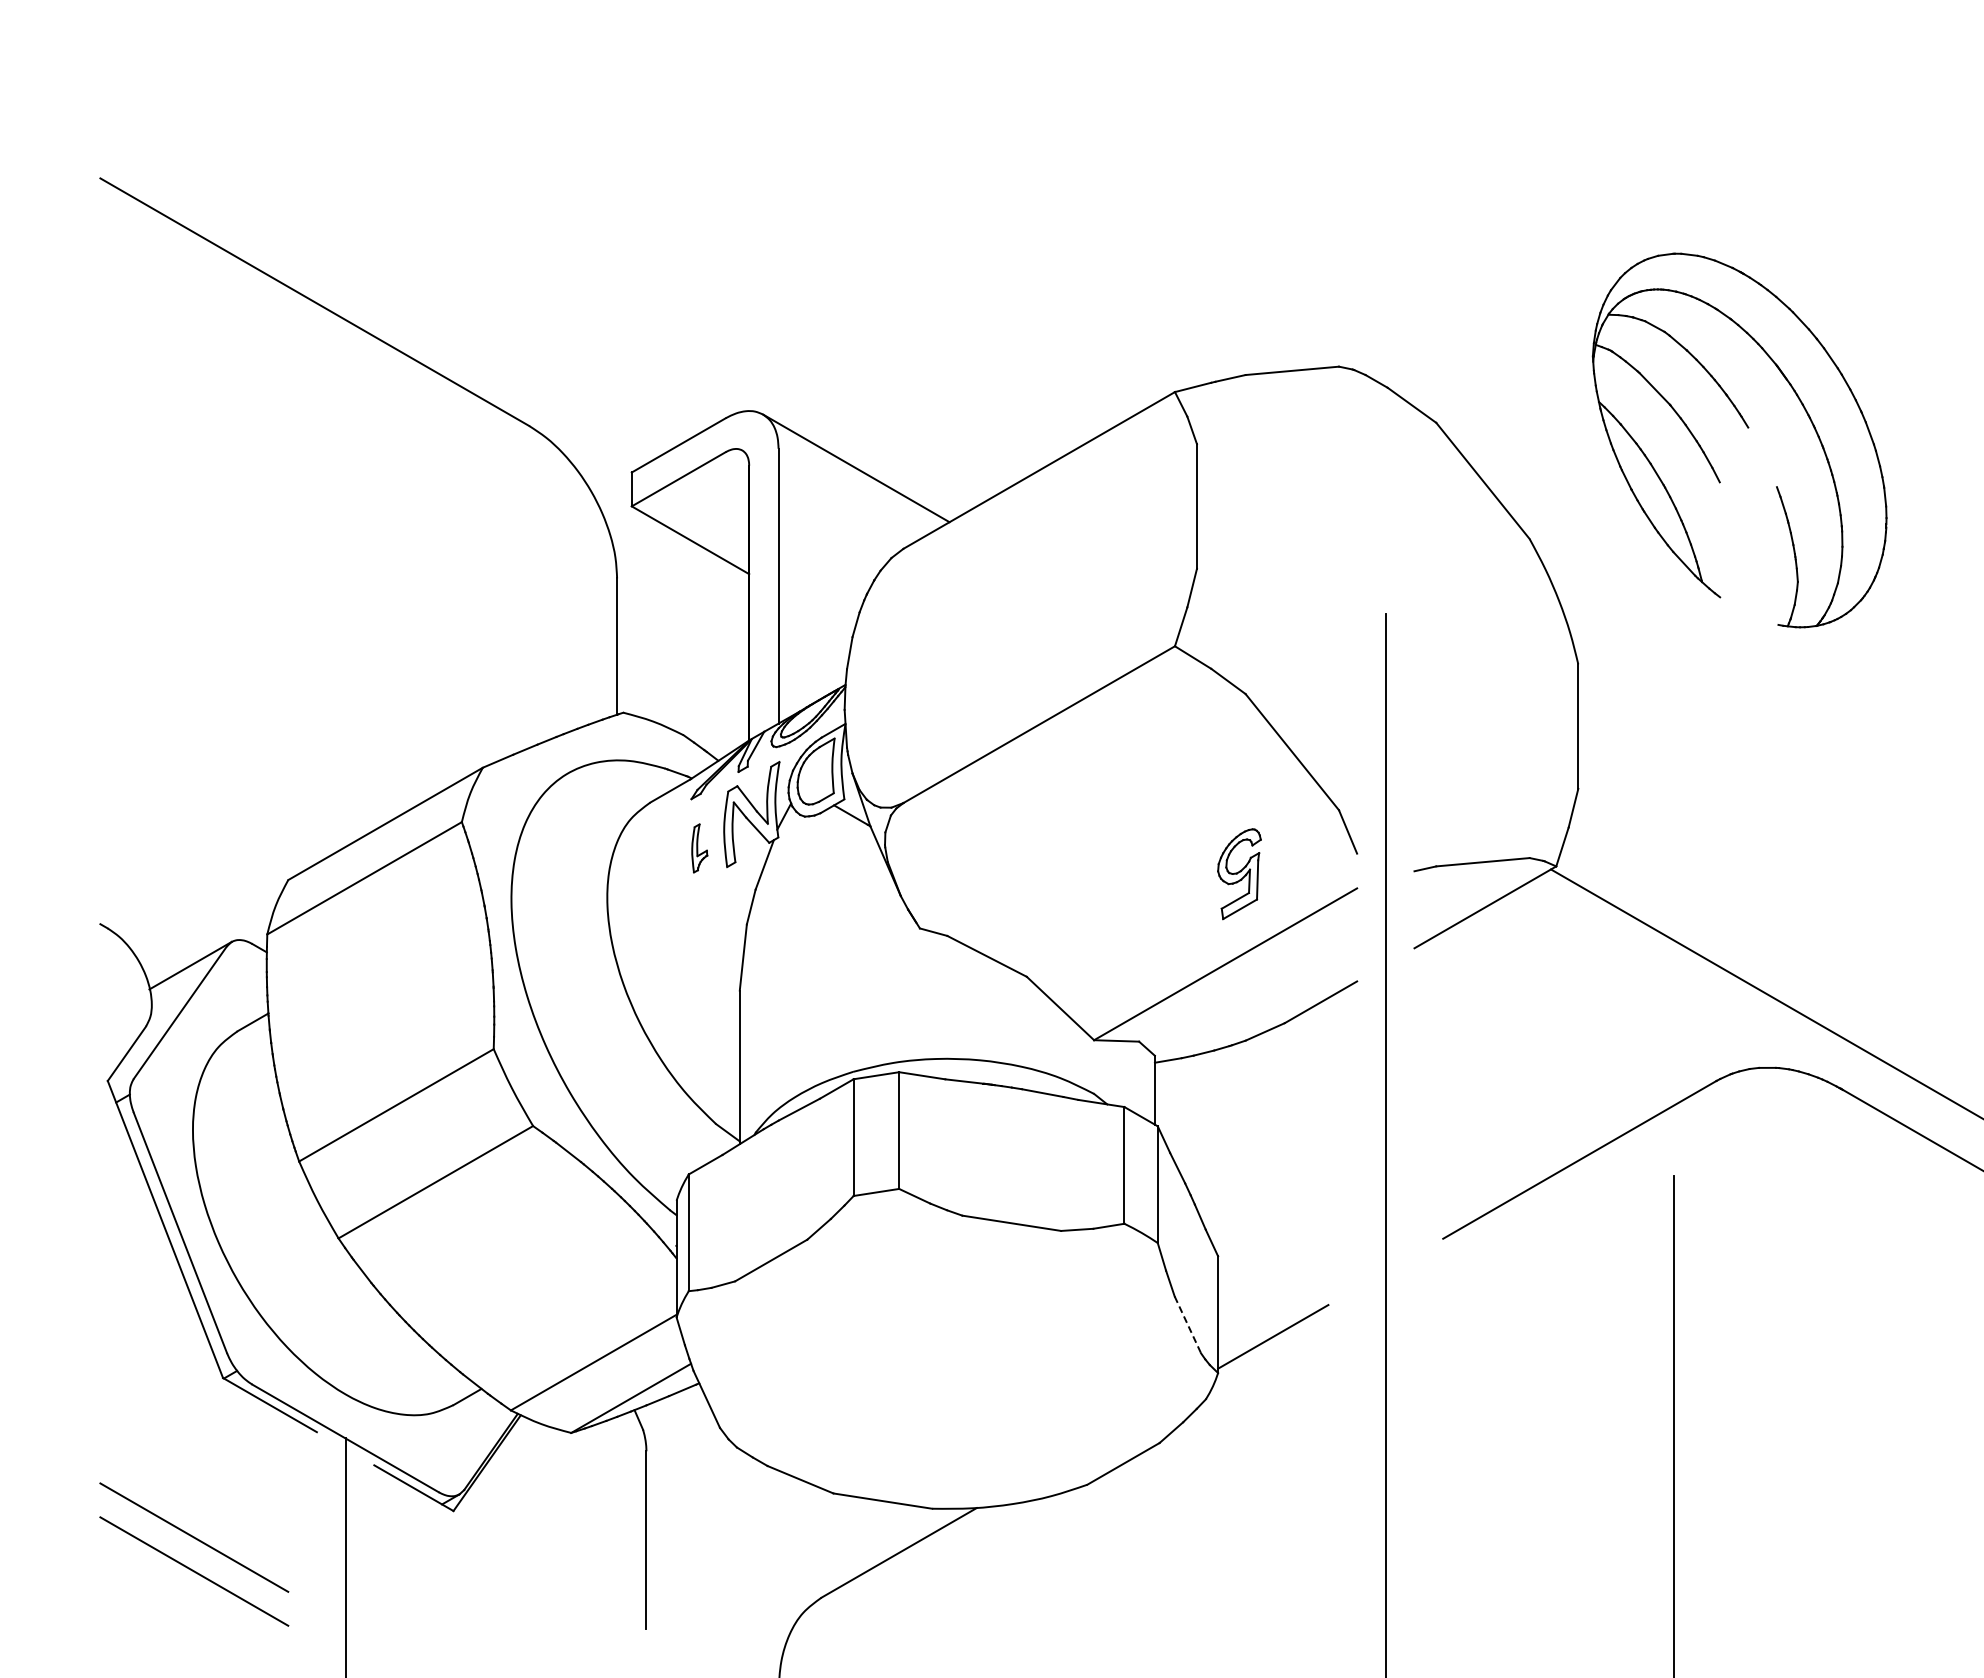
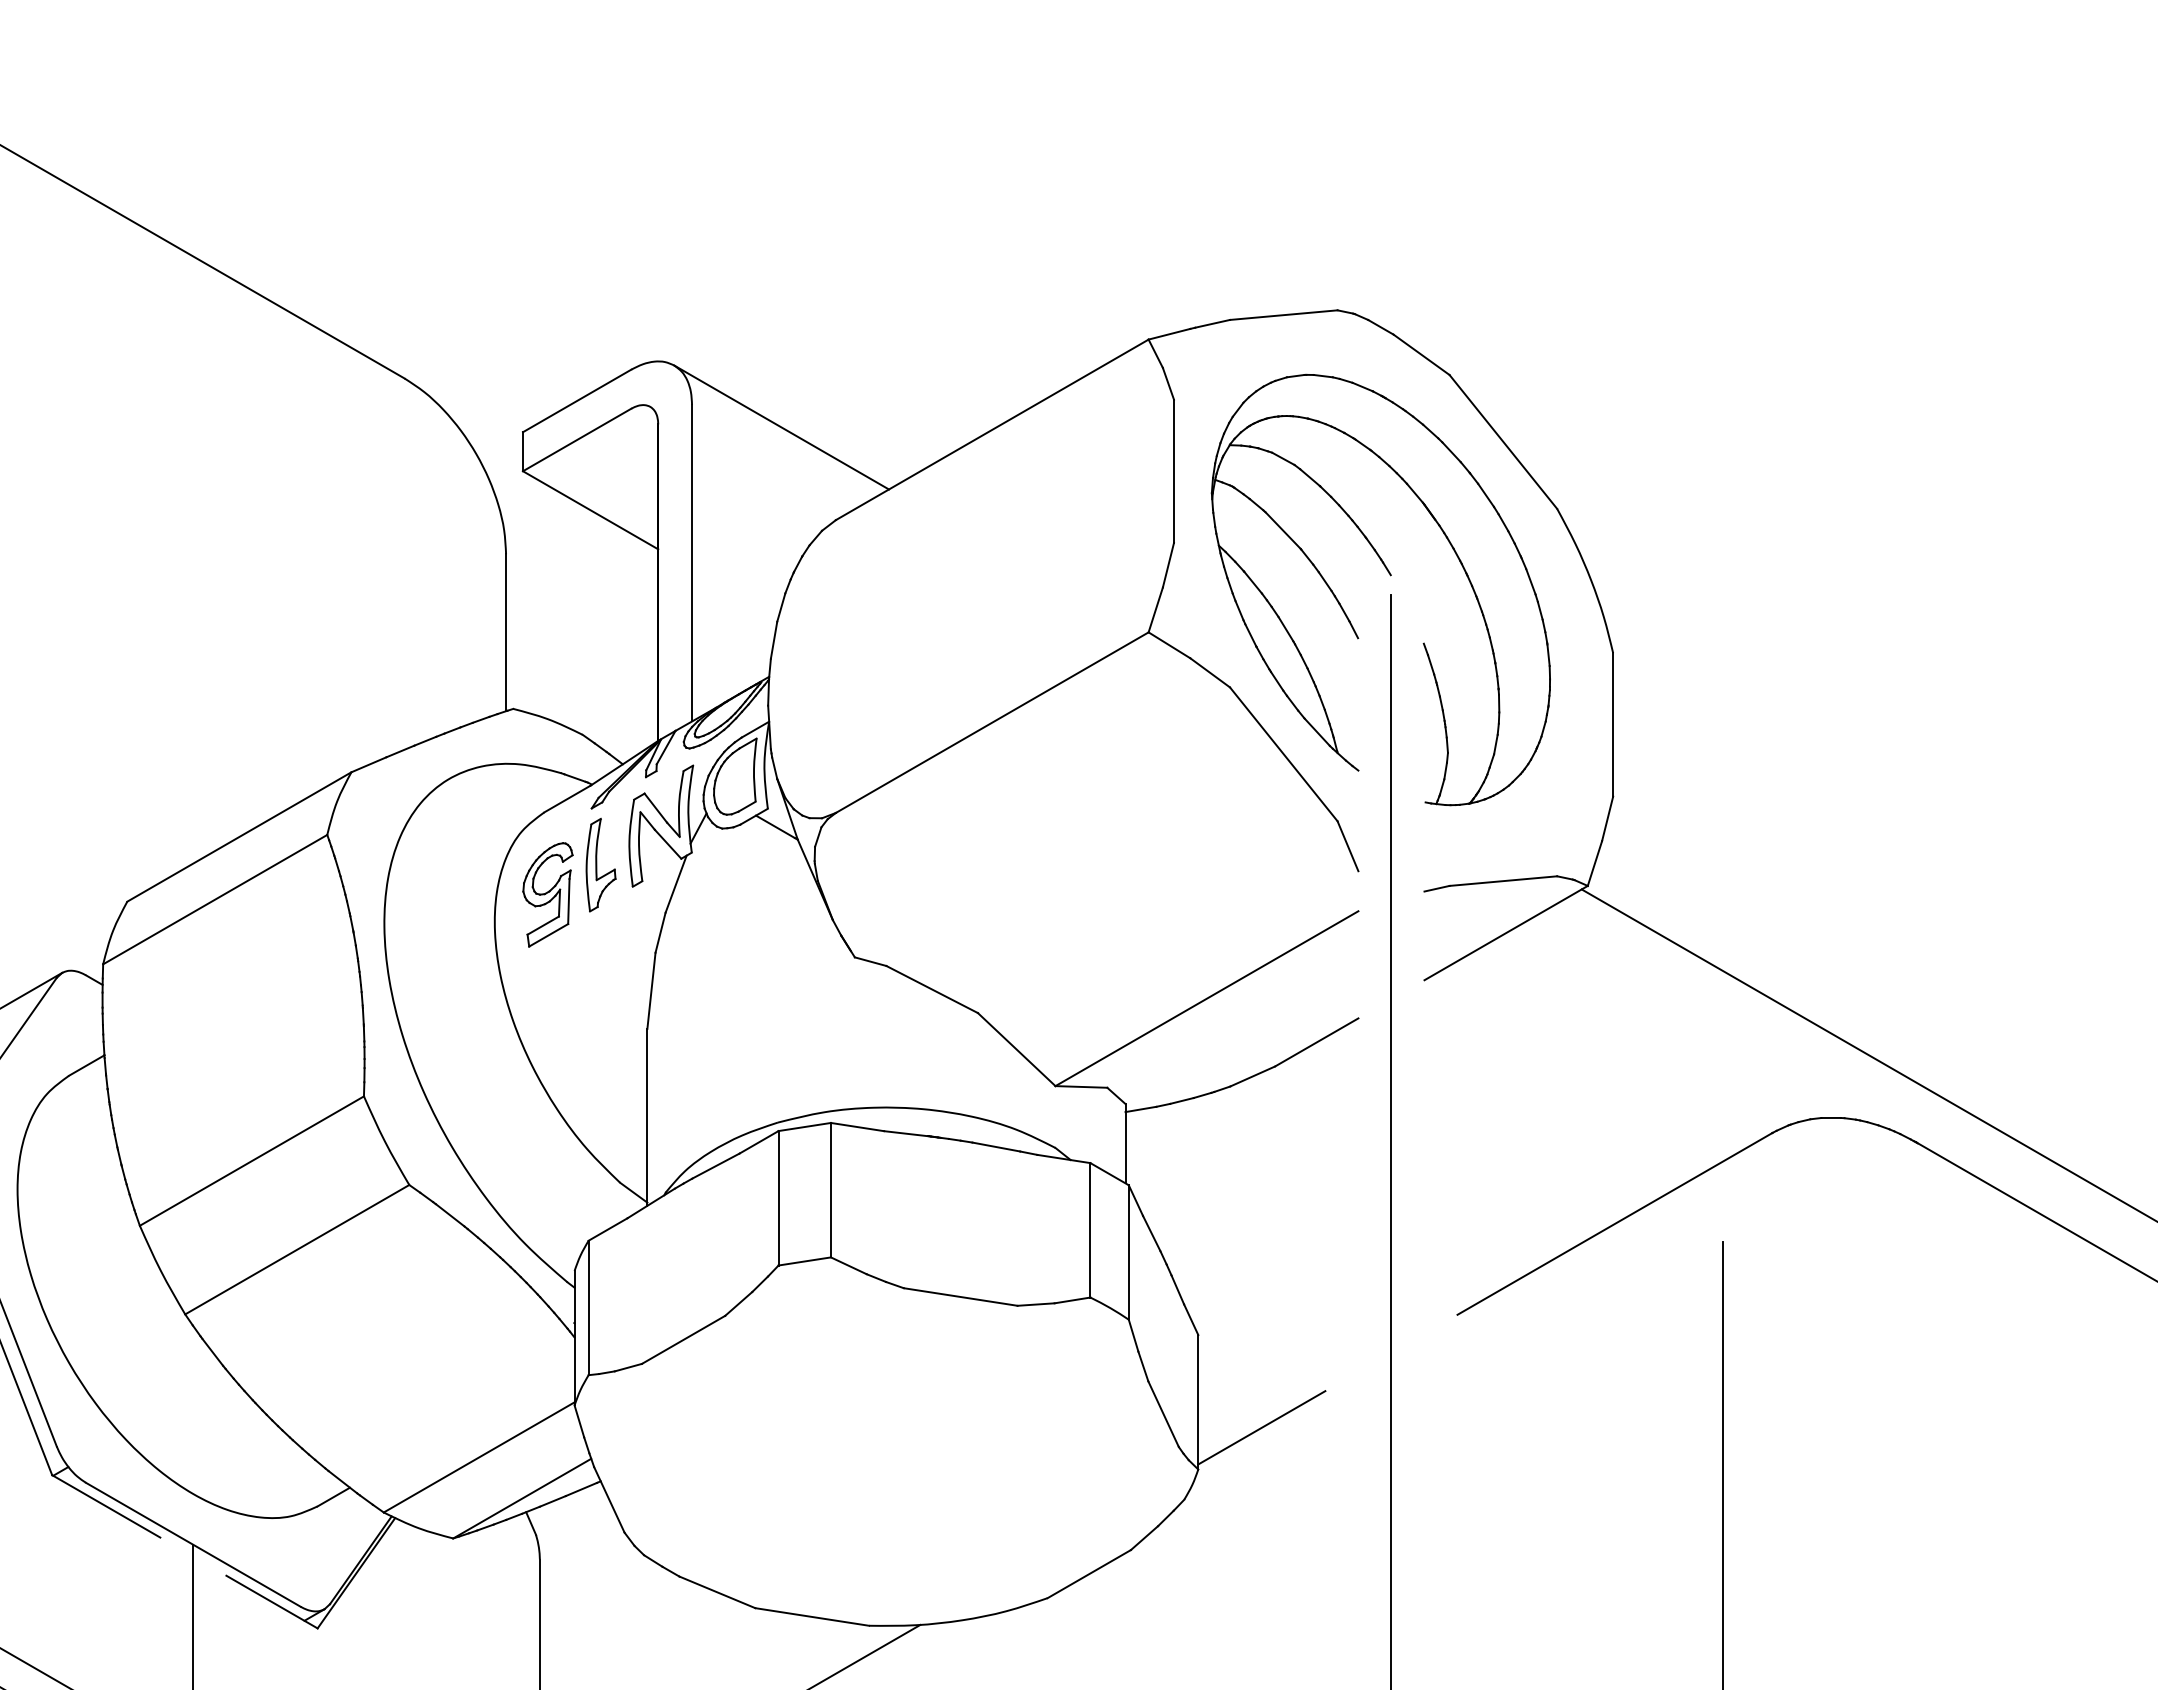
part: (1747, 428) -> (1389, 576), moved
part: (699, 848) -> (600, 865), size x1.67
part: (1239, 874) -> (547, 895), moved
line: (1188, 1325) -> (1164, 1414), dashed -> solid

